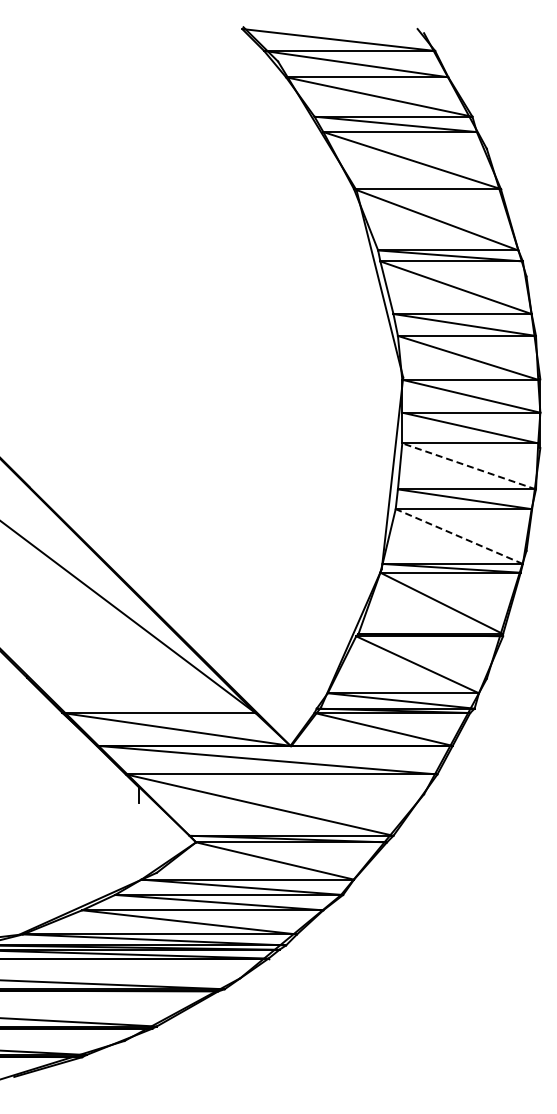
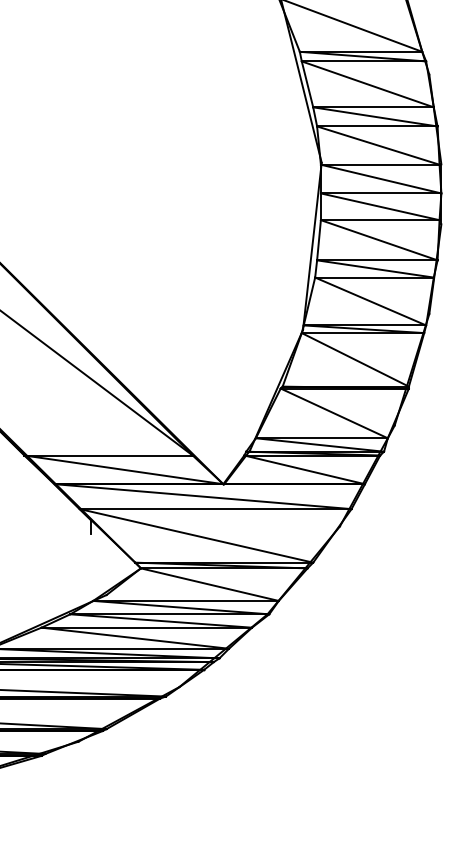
line: (469, 466) -> (379, 240), dashed -> solid
line: (458, 536) -> (369, 301), dashed -> solid

